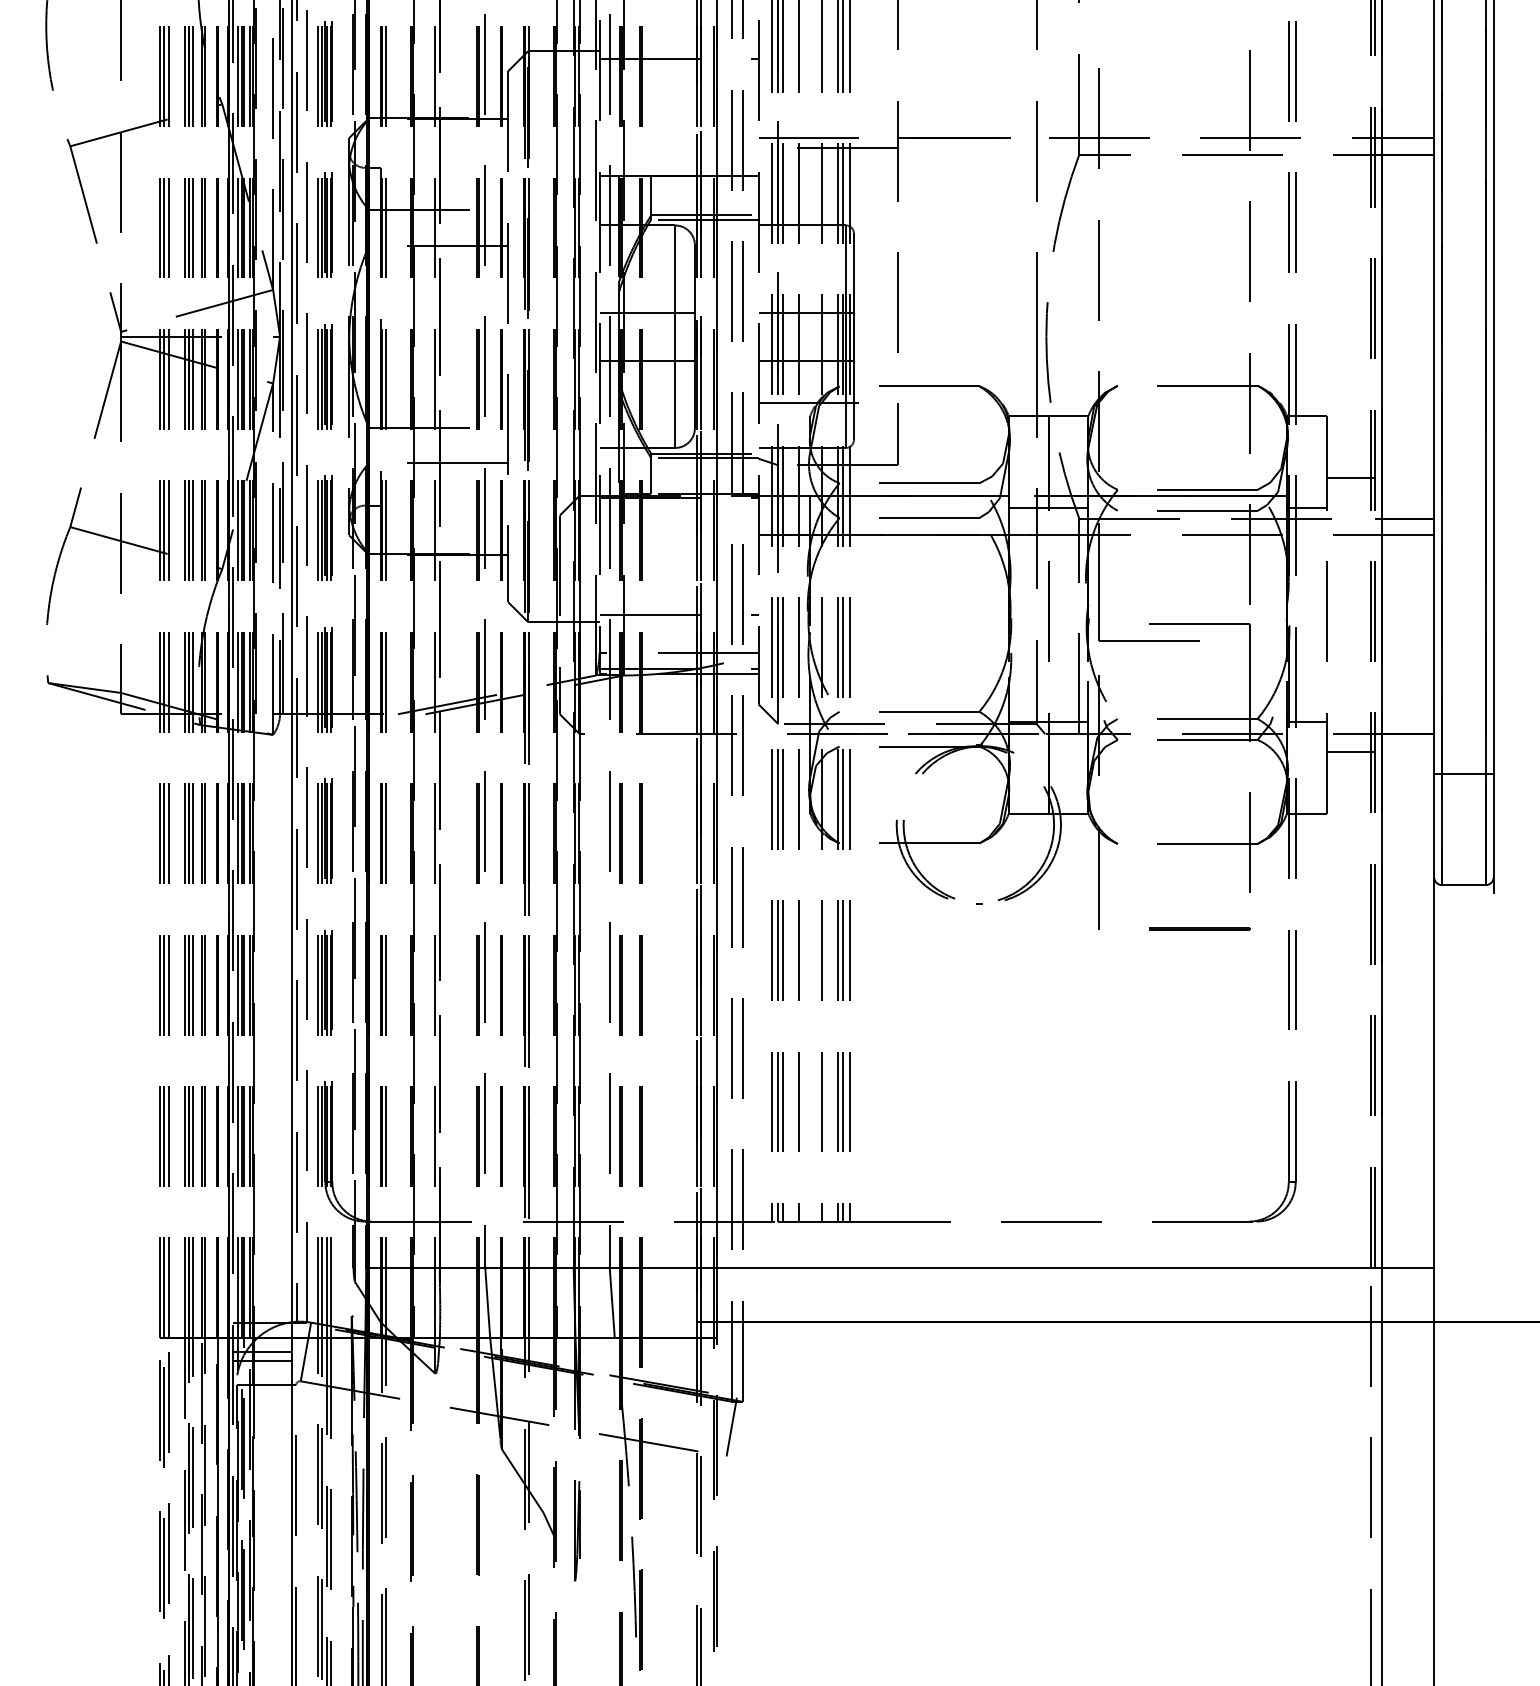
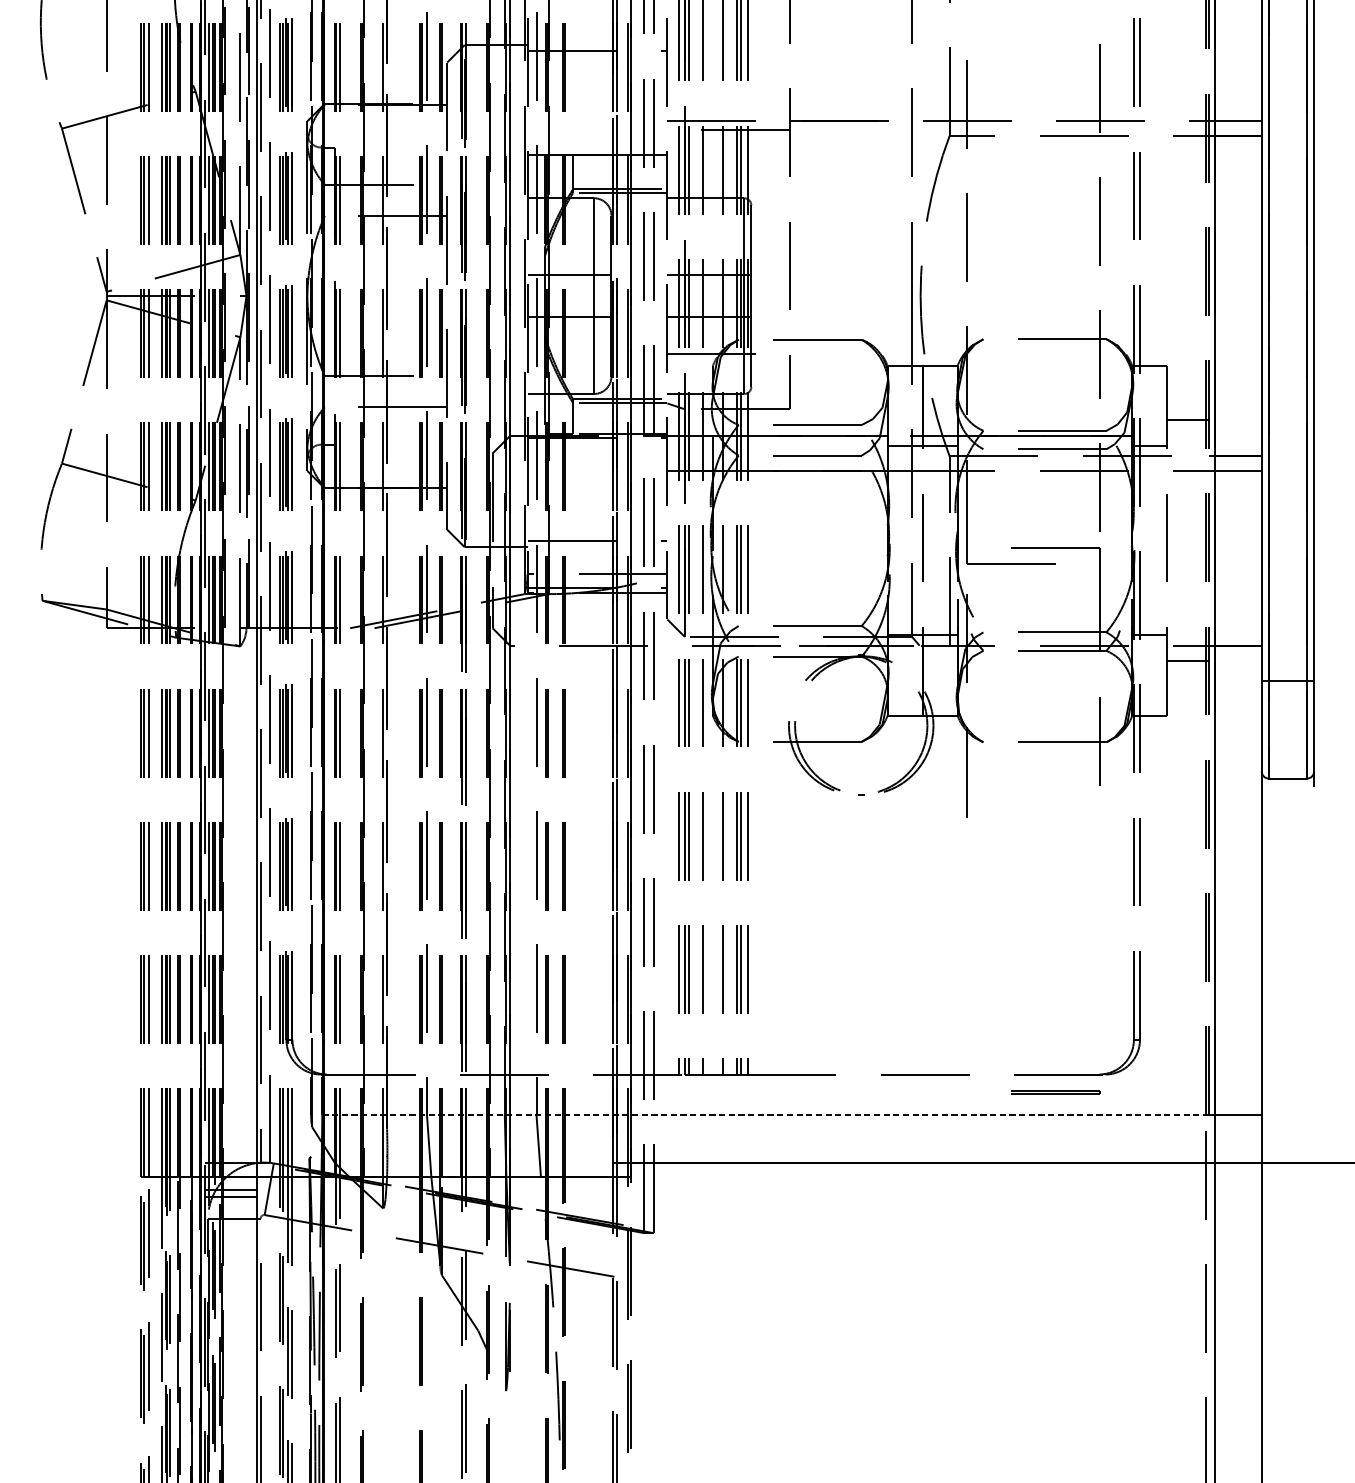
line: (1199, 928) -> (1055, 1092), moved
line: (873, 1267) -> (768, 1114), solid -> dashed
line: (731, 1426) -> (643, 1254), removed

